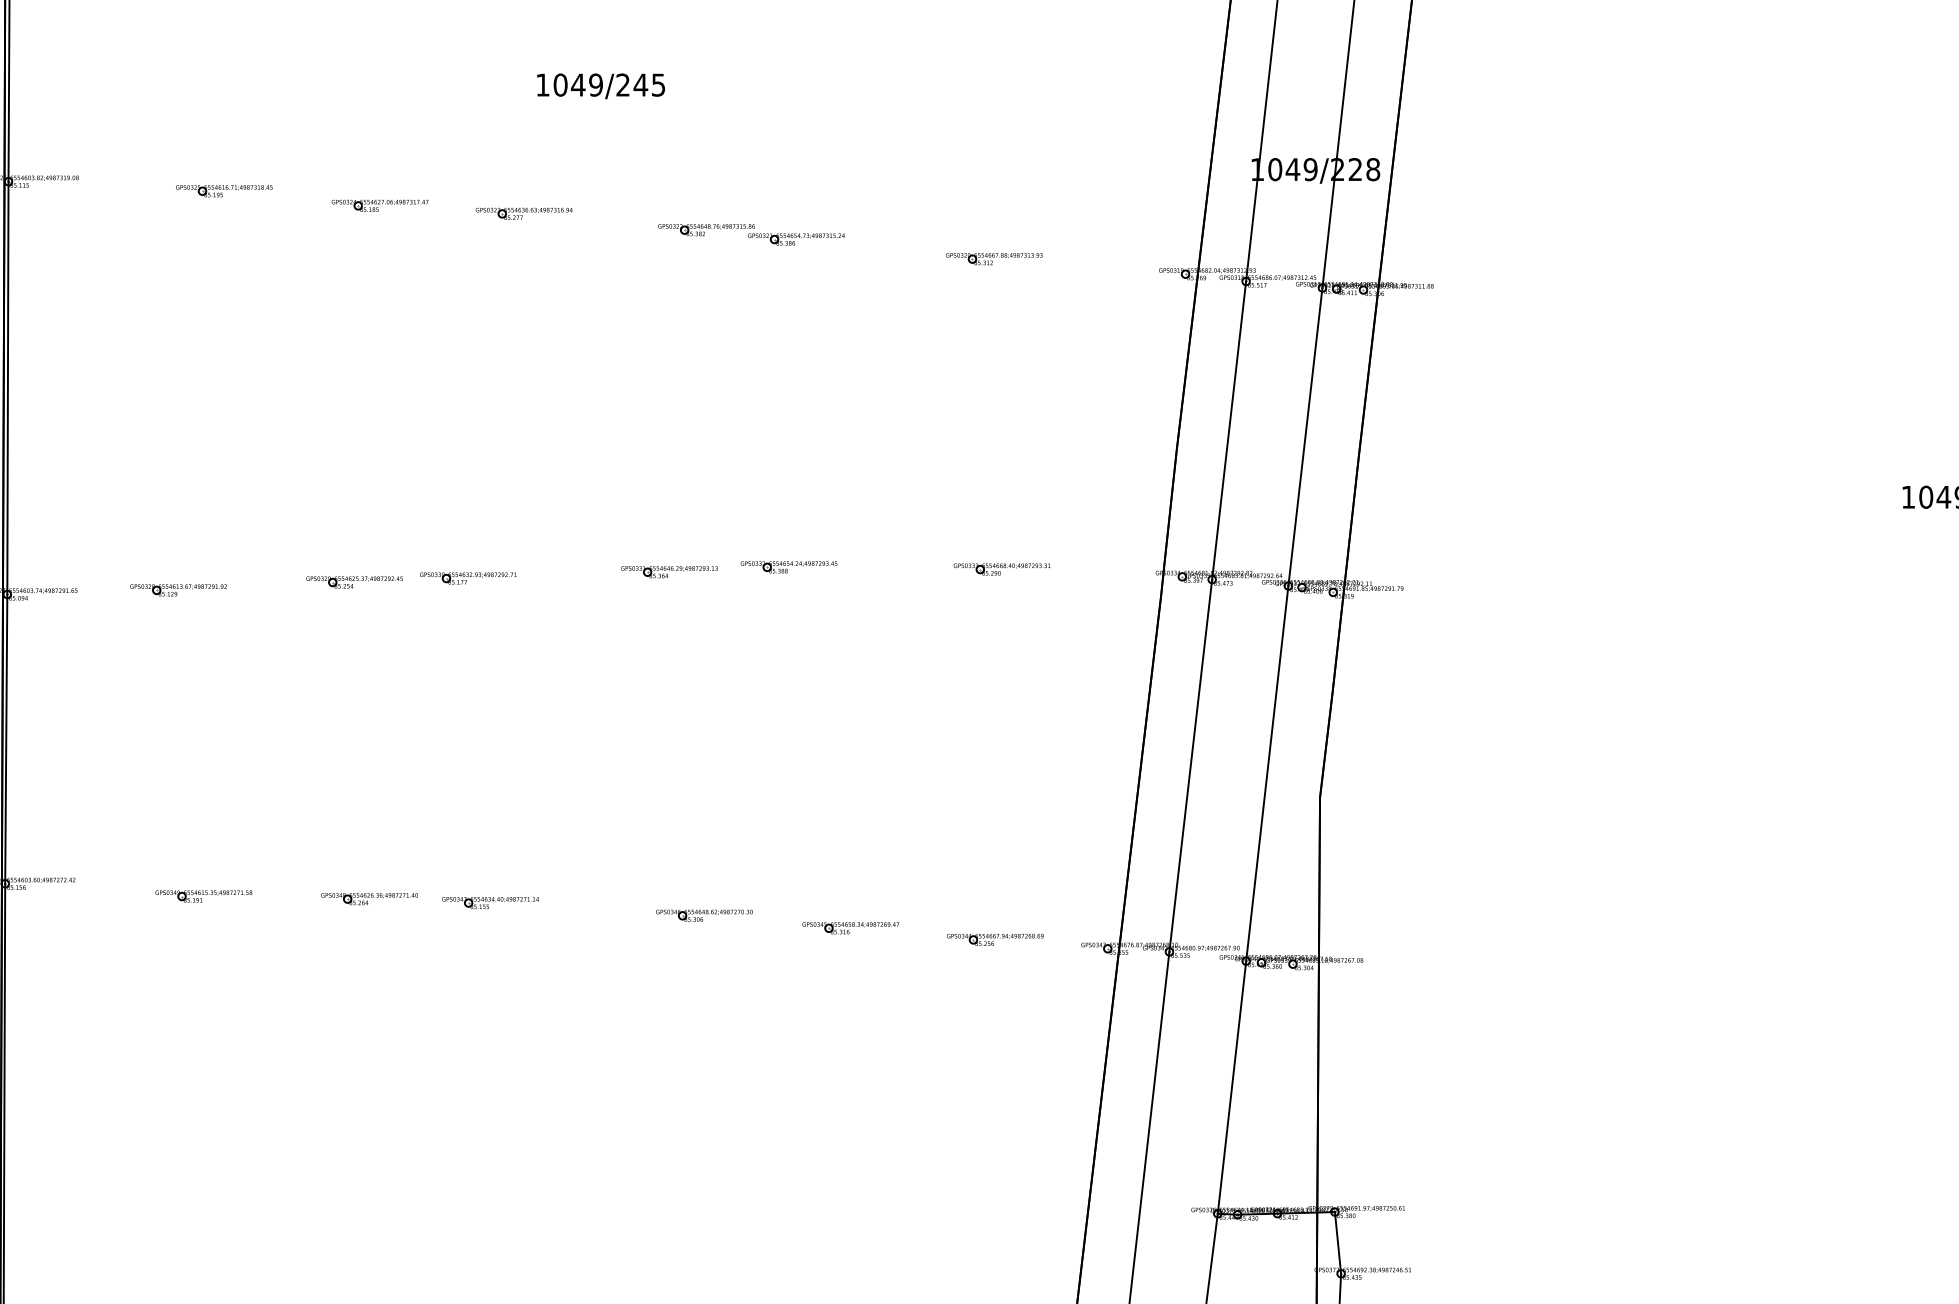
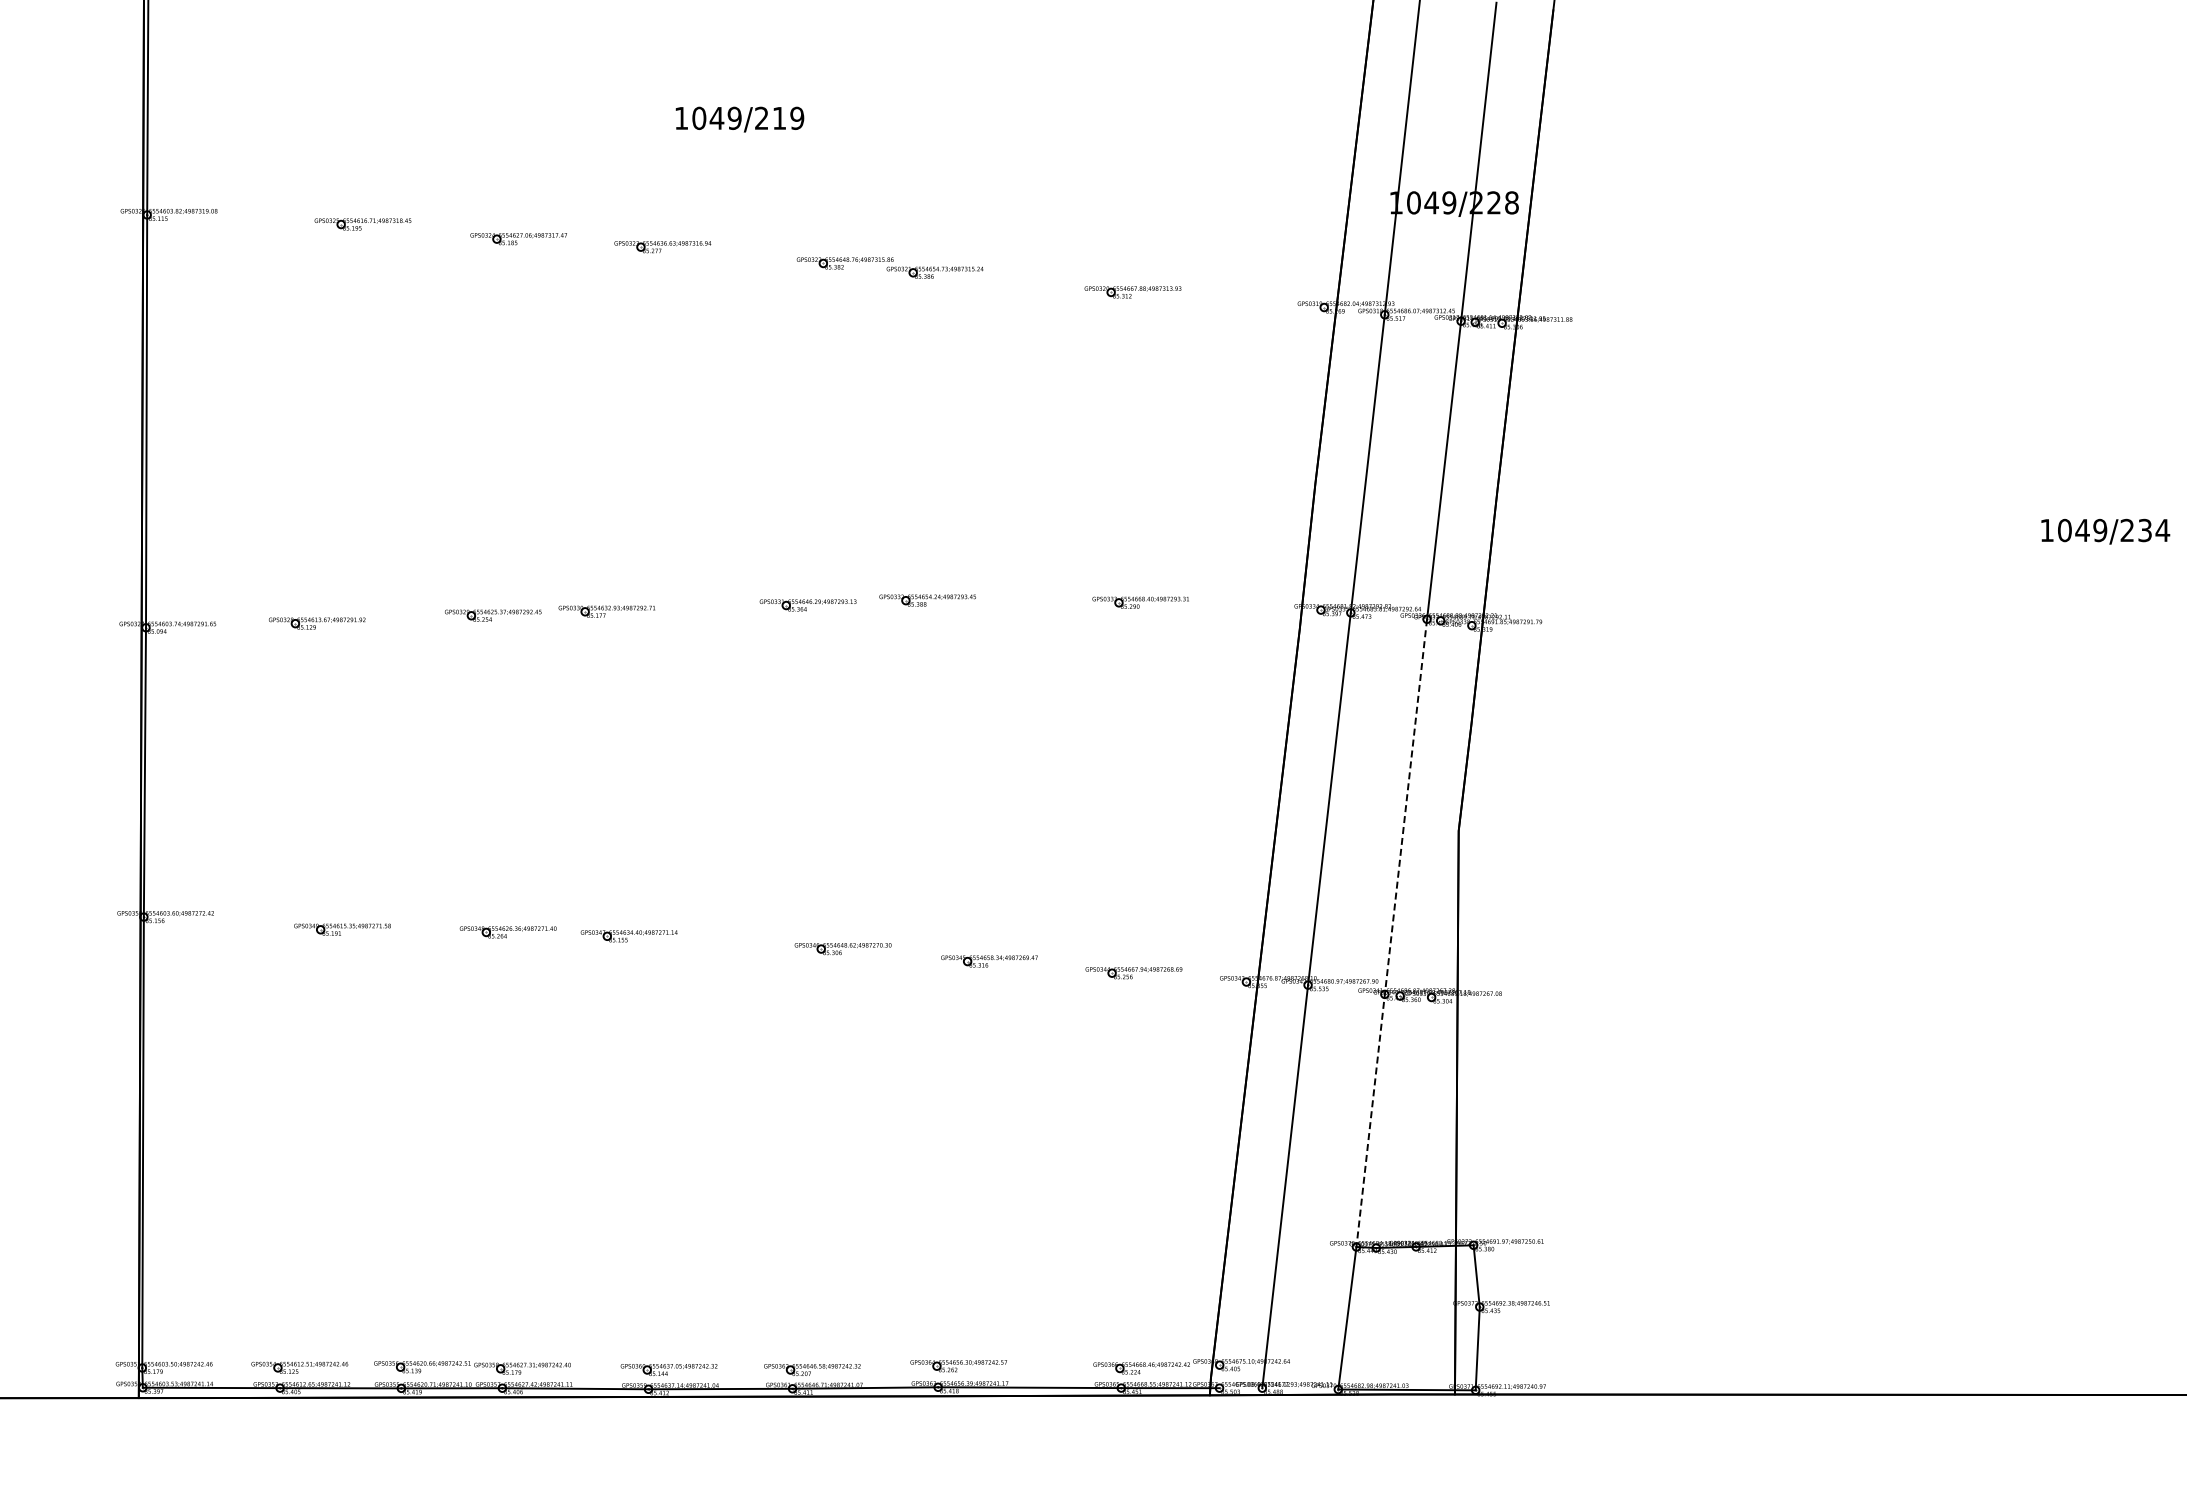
text: (649, 84) -> (788, 117), 1049/245 -> 1049/219
line: (1252, 900) -> (1391, 933), solid -> dashed

